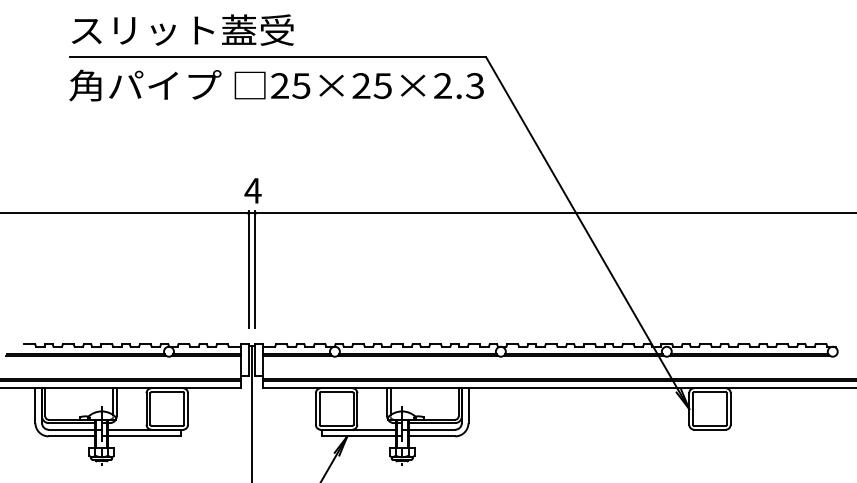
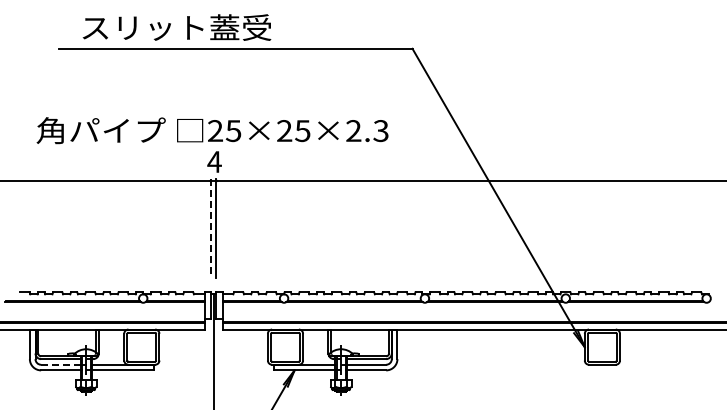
text: (182, 30) -> (176, 27), moved
text: (276, 85) -> (212, 130), moved
line: (248, 269) -> (210, 228), solid -> dashed
line: (71, 429) -> (60, 364), solid -> dashed

